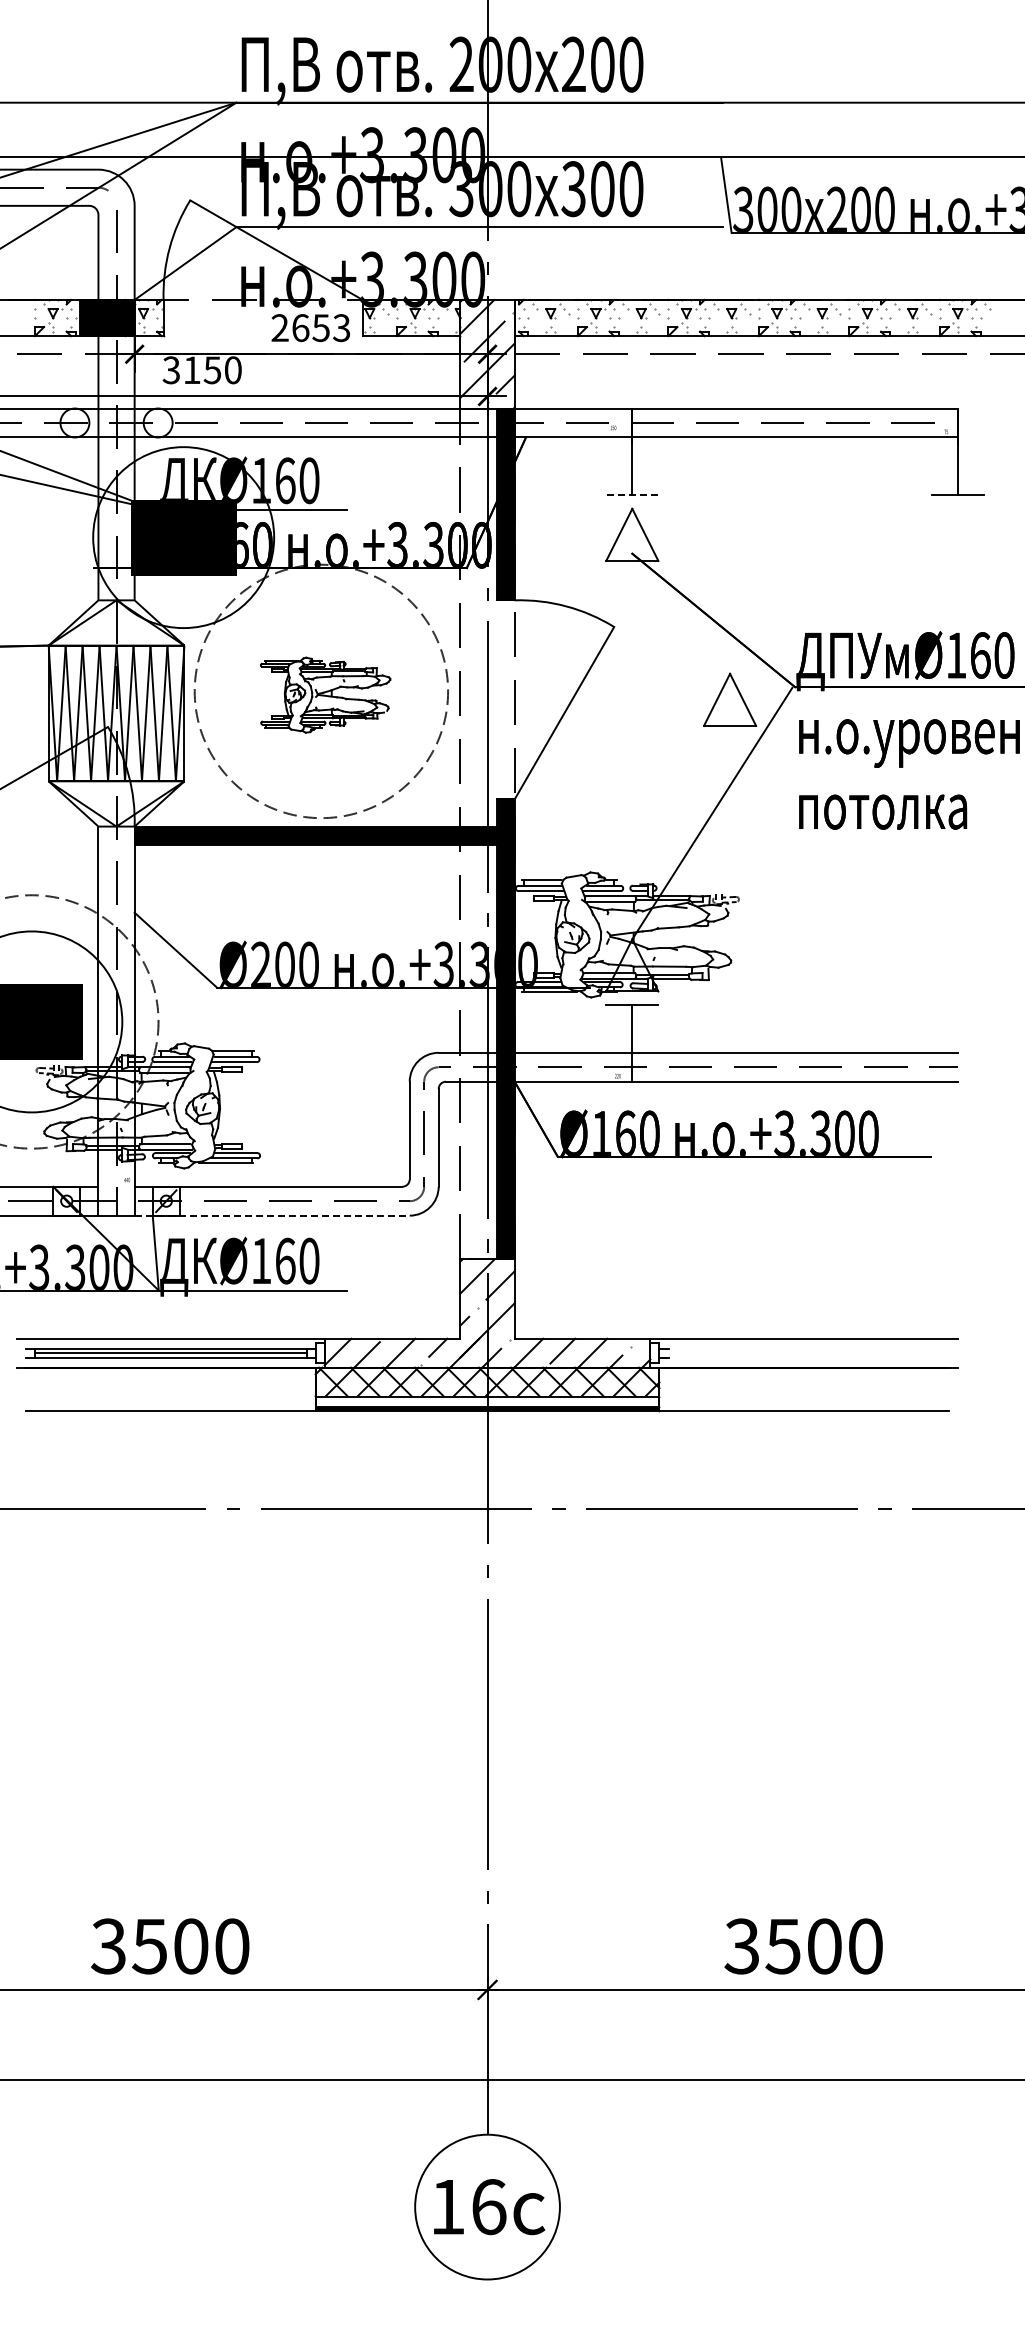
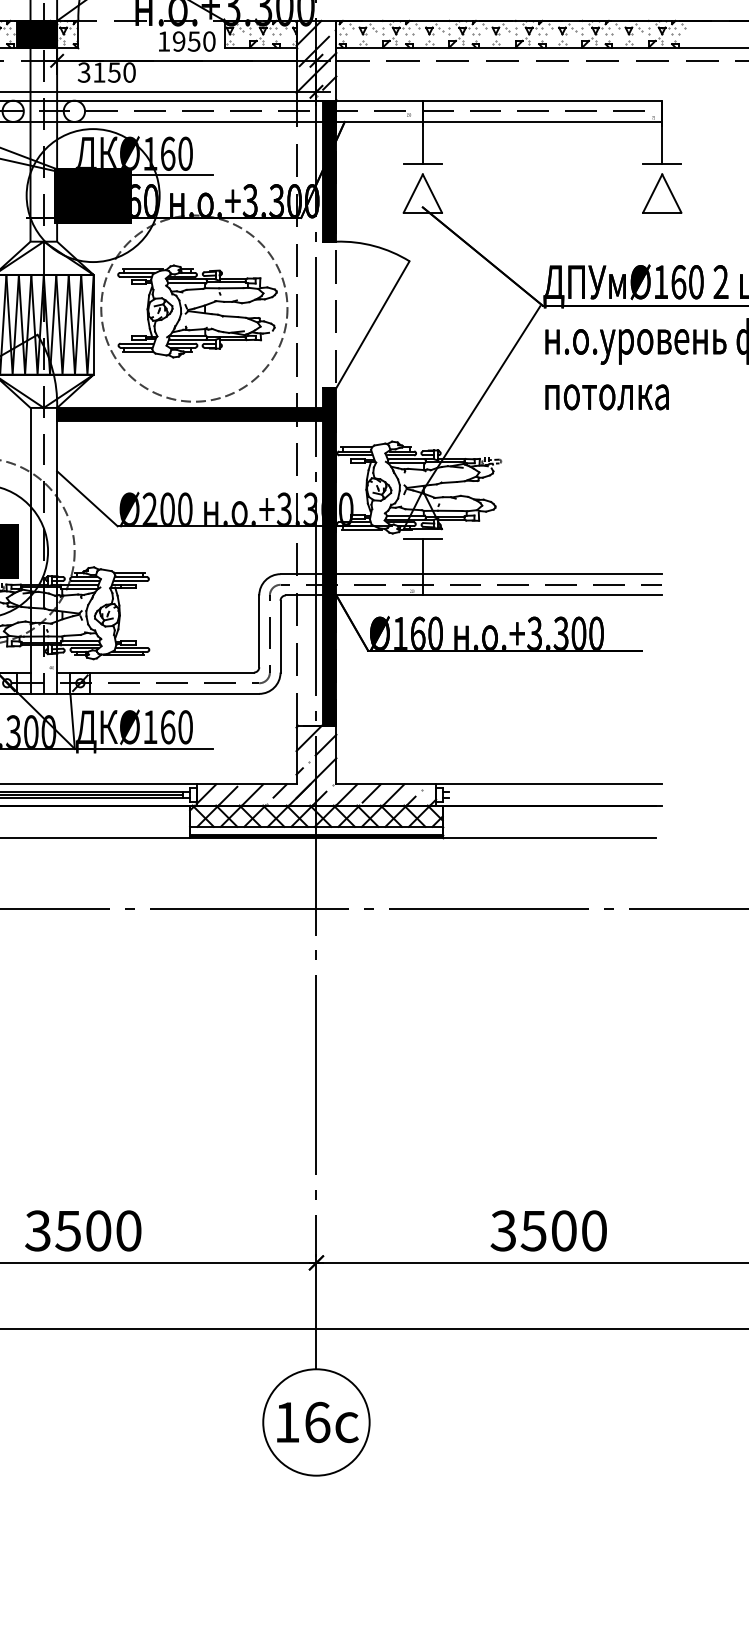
text: (310, 328) -> (186, 41), 2653 -> 1950
line: (631, 495) -> (422, 164), dashed -> solid
part: (325, 694) -> (197, 310), size x1.67
part: (730, 699) -> (662, 193), moved
line: (272, 1215) -> (158, 693), dashed -> solid

